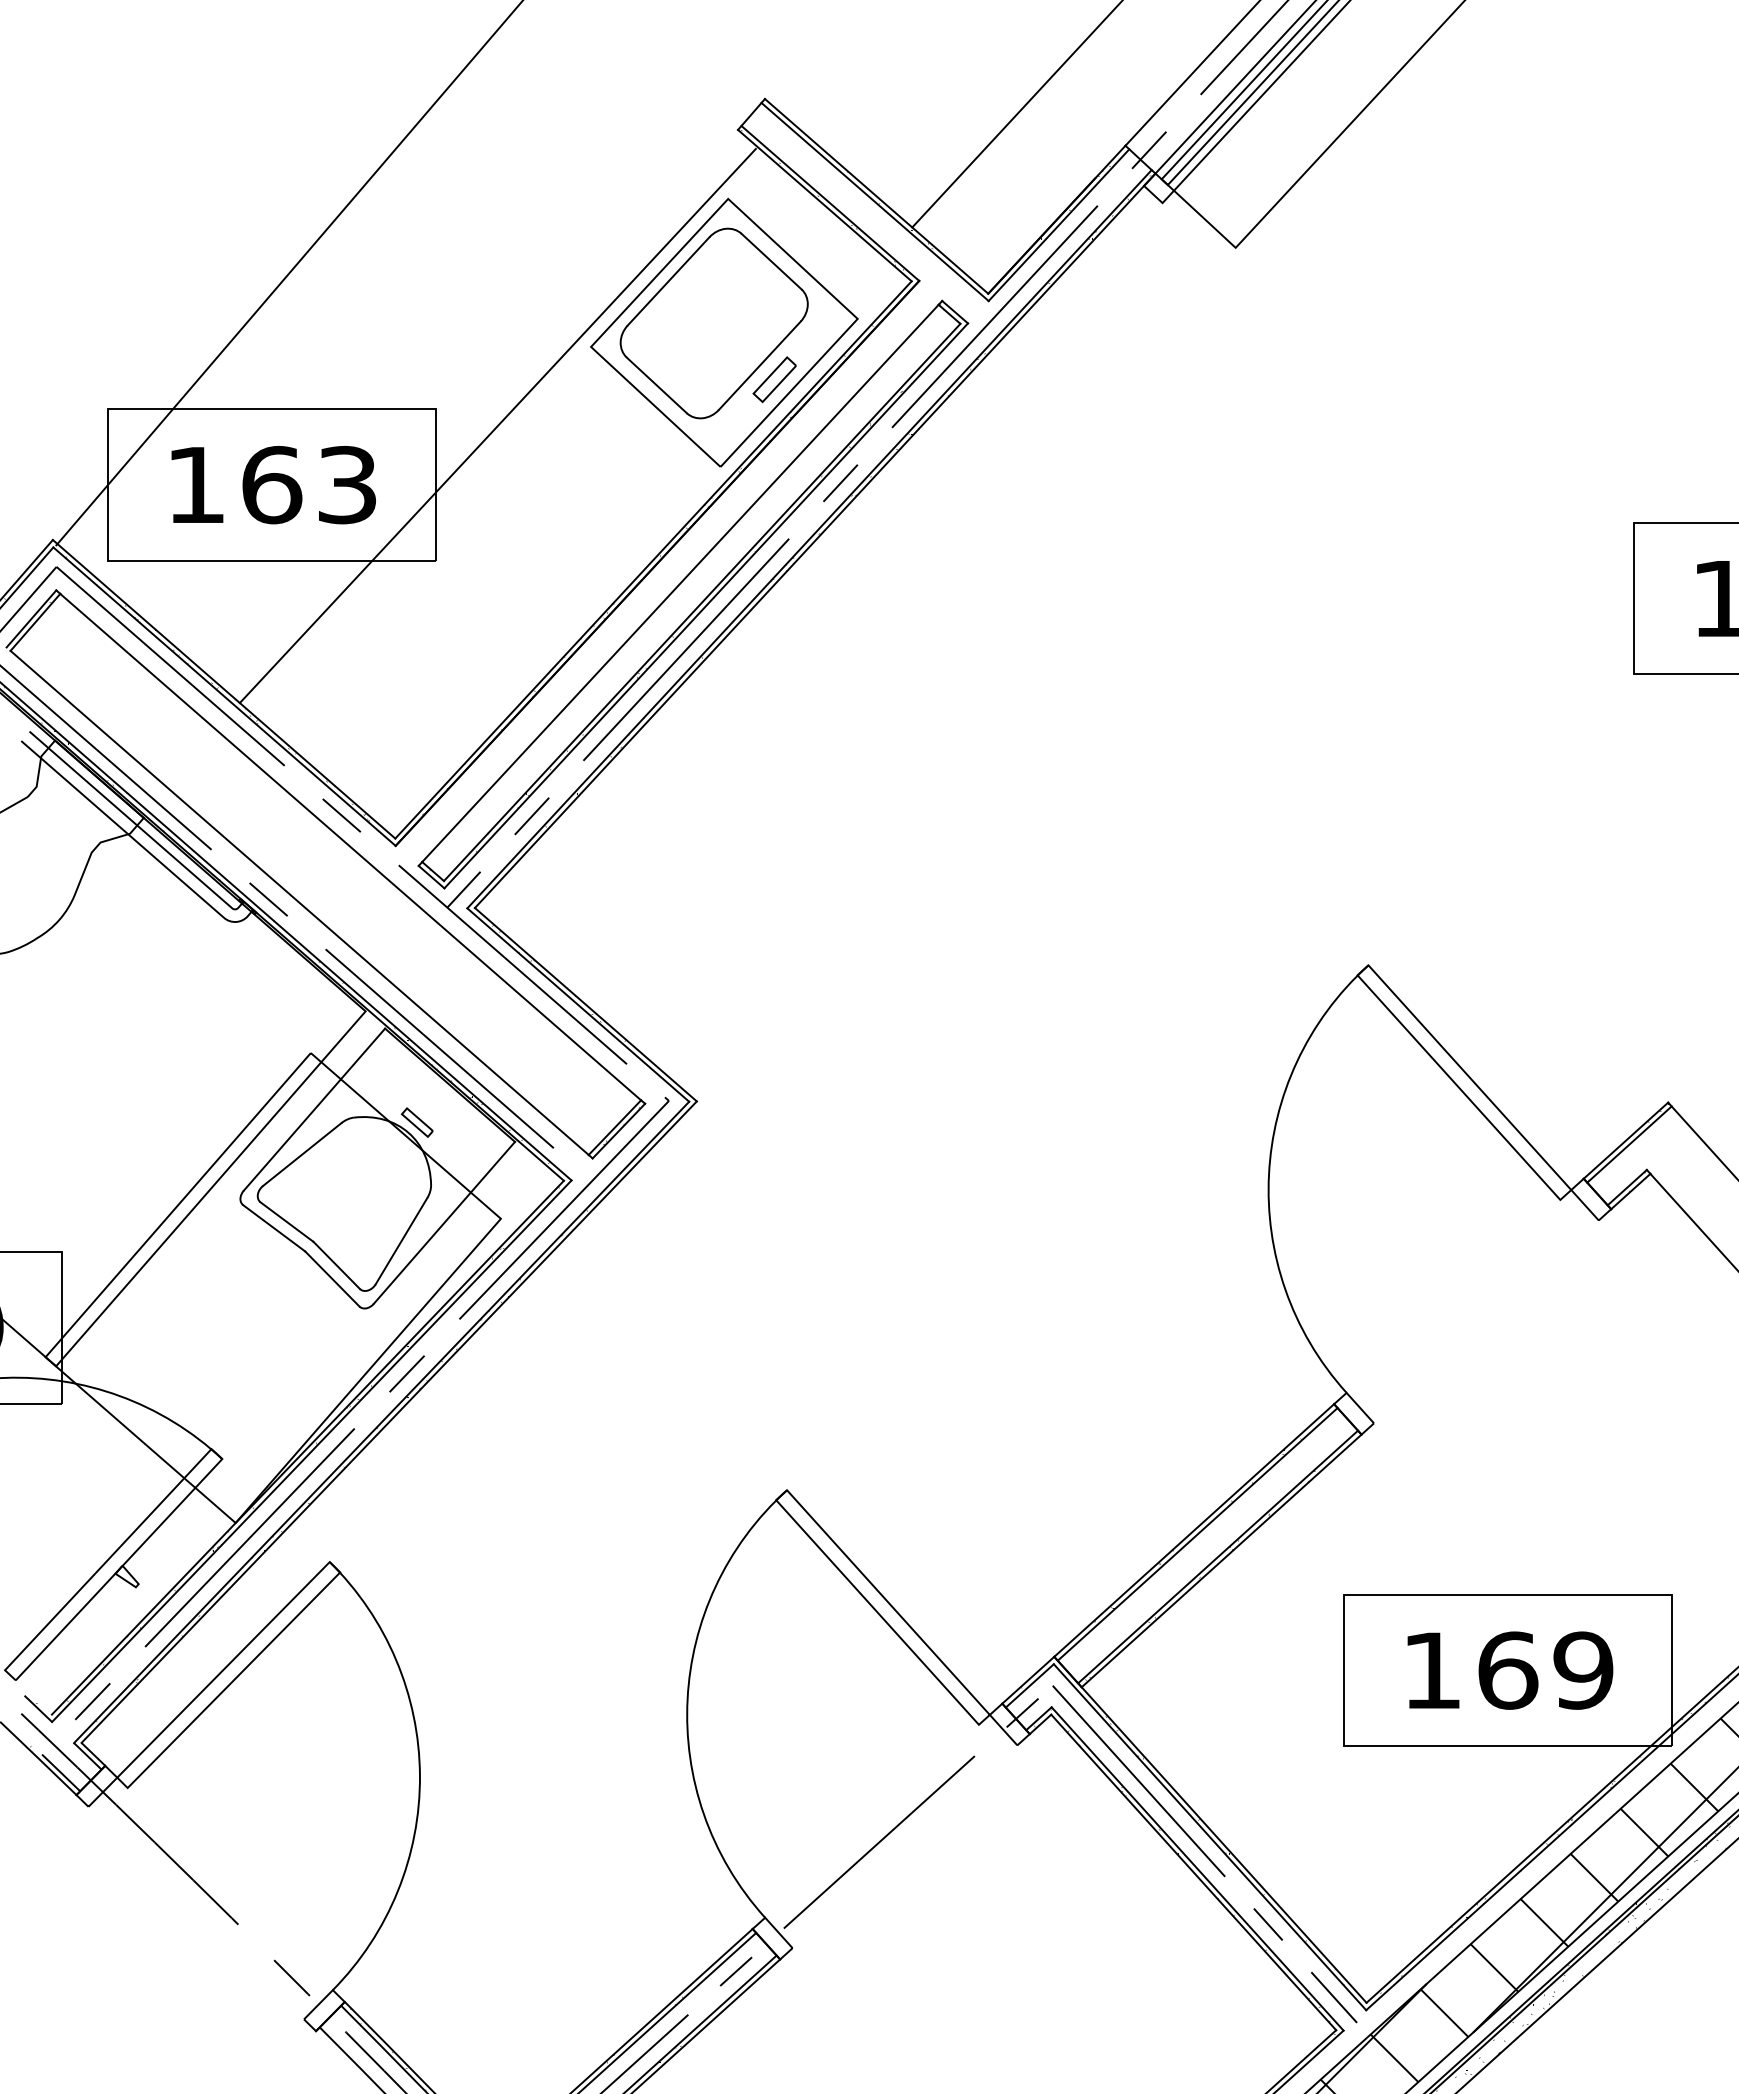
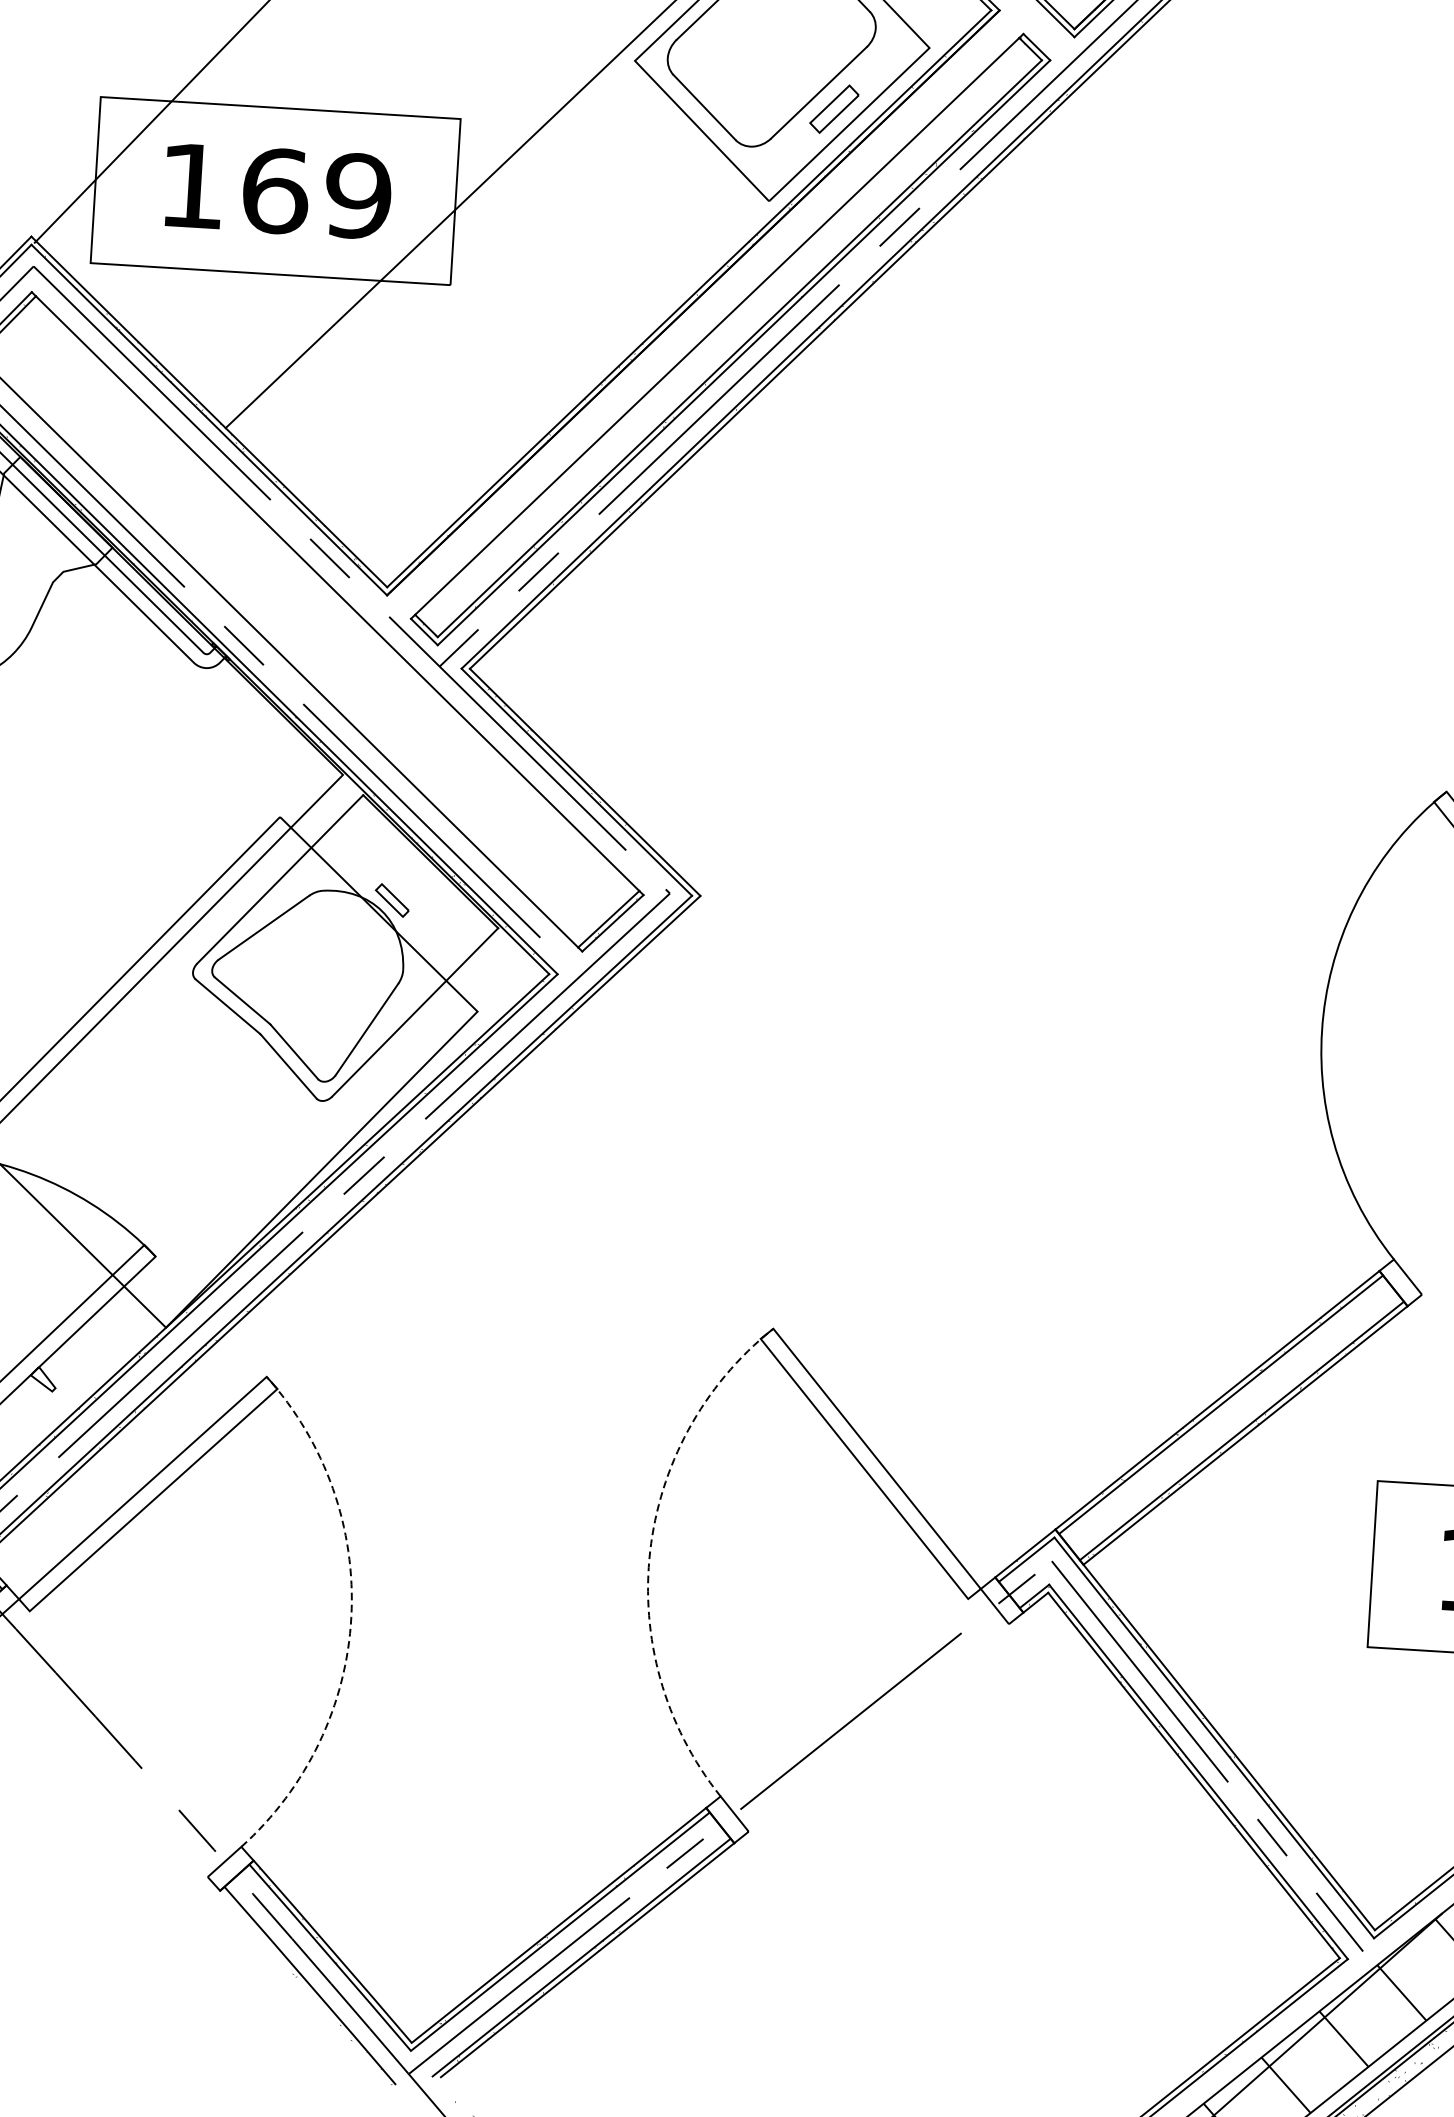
text: (347, 485) -> (358, 196), 163 -> 169
arc: (687, 1699) -> (650, 1551), solid -> dashed
arc: (419, 1775) -> (350, 1617), solid -> dashed

